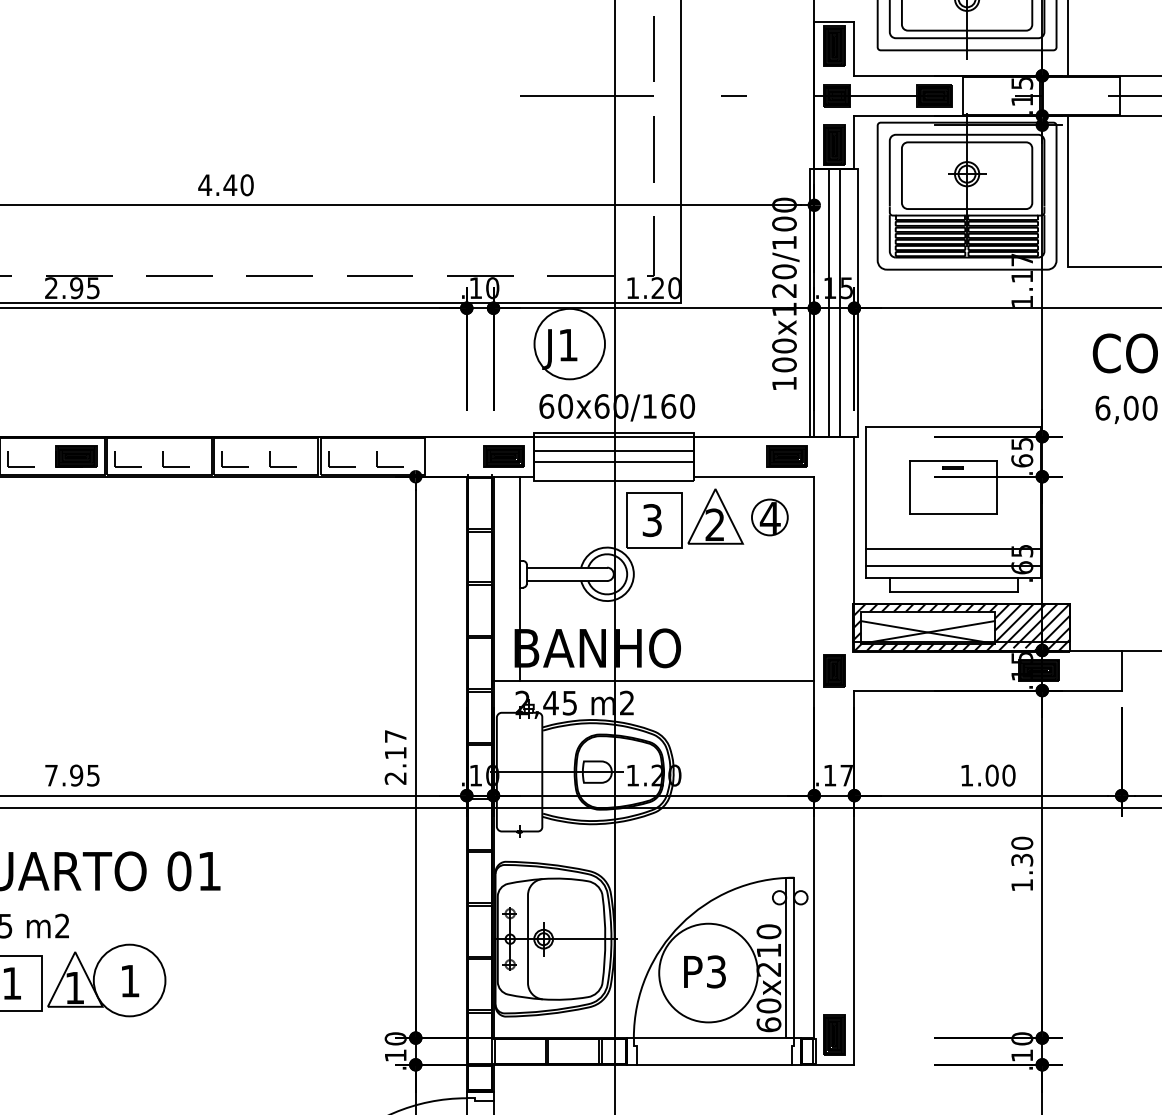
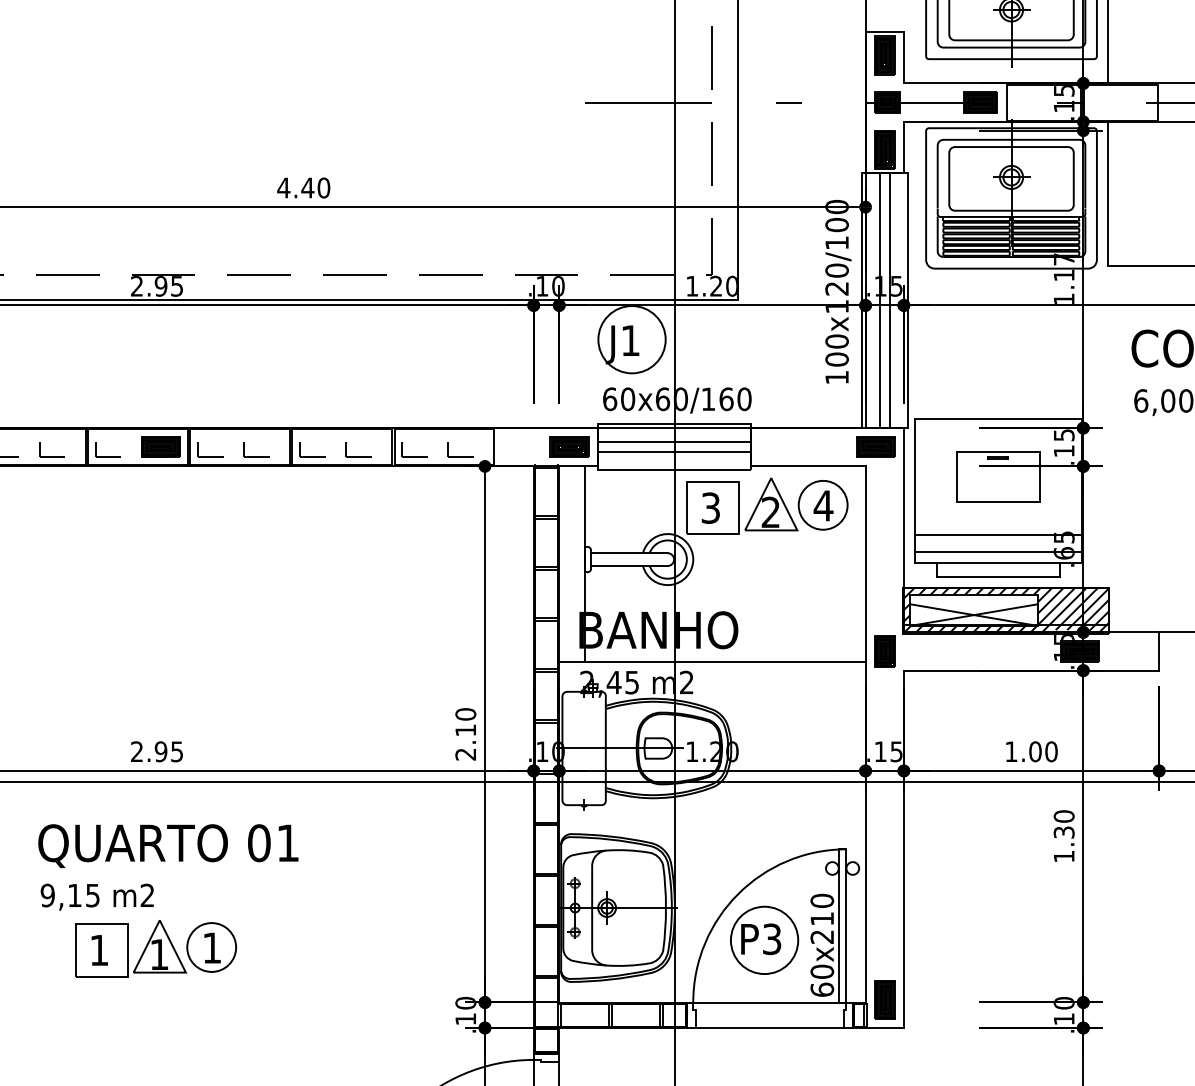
part: (786, 455) -> (875, 446), moved
text: (1021, 460) -> (1063, 450), .65 -> .15
circle: (769, 516) -> (822, 504), size x1.43
text: (395, 736) -> (465, 714), 2.17 -> 2.10
text: (50, 775) -> (136, 751), 7.95 -> 2.95
text: (846, 775) -> (896, 751), .17 -> .15
circle: (708, 973) -> (764, 940), size x0.71
circle: (129, 980) -> (211, 947), size x0.71

